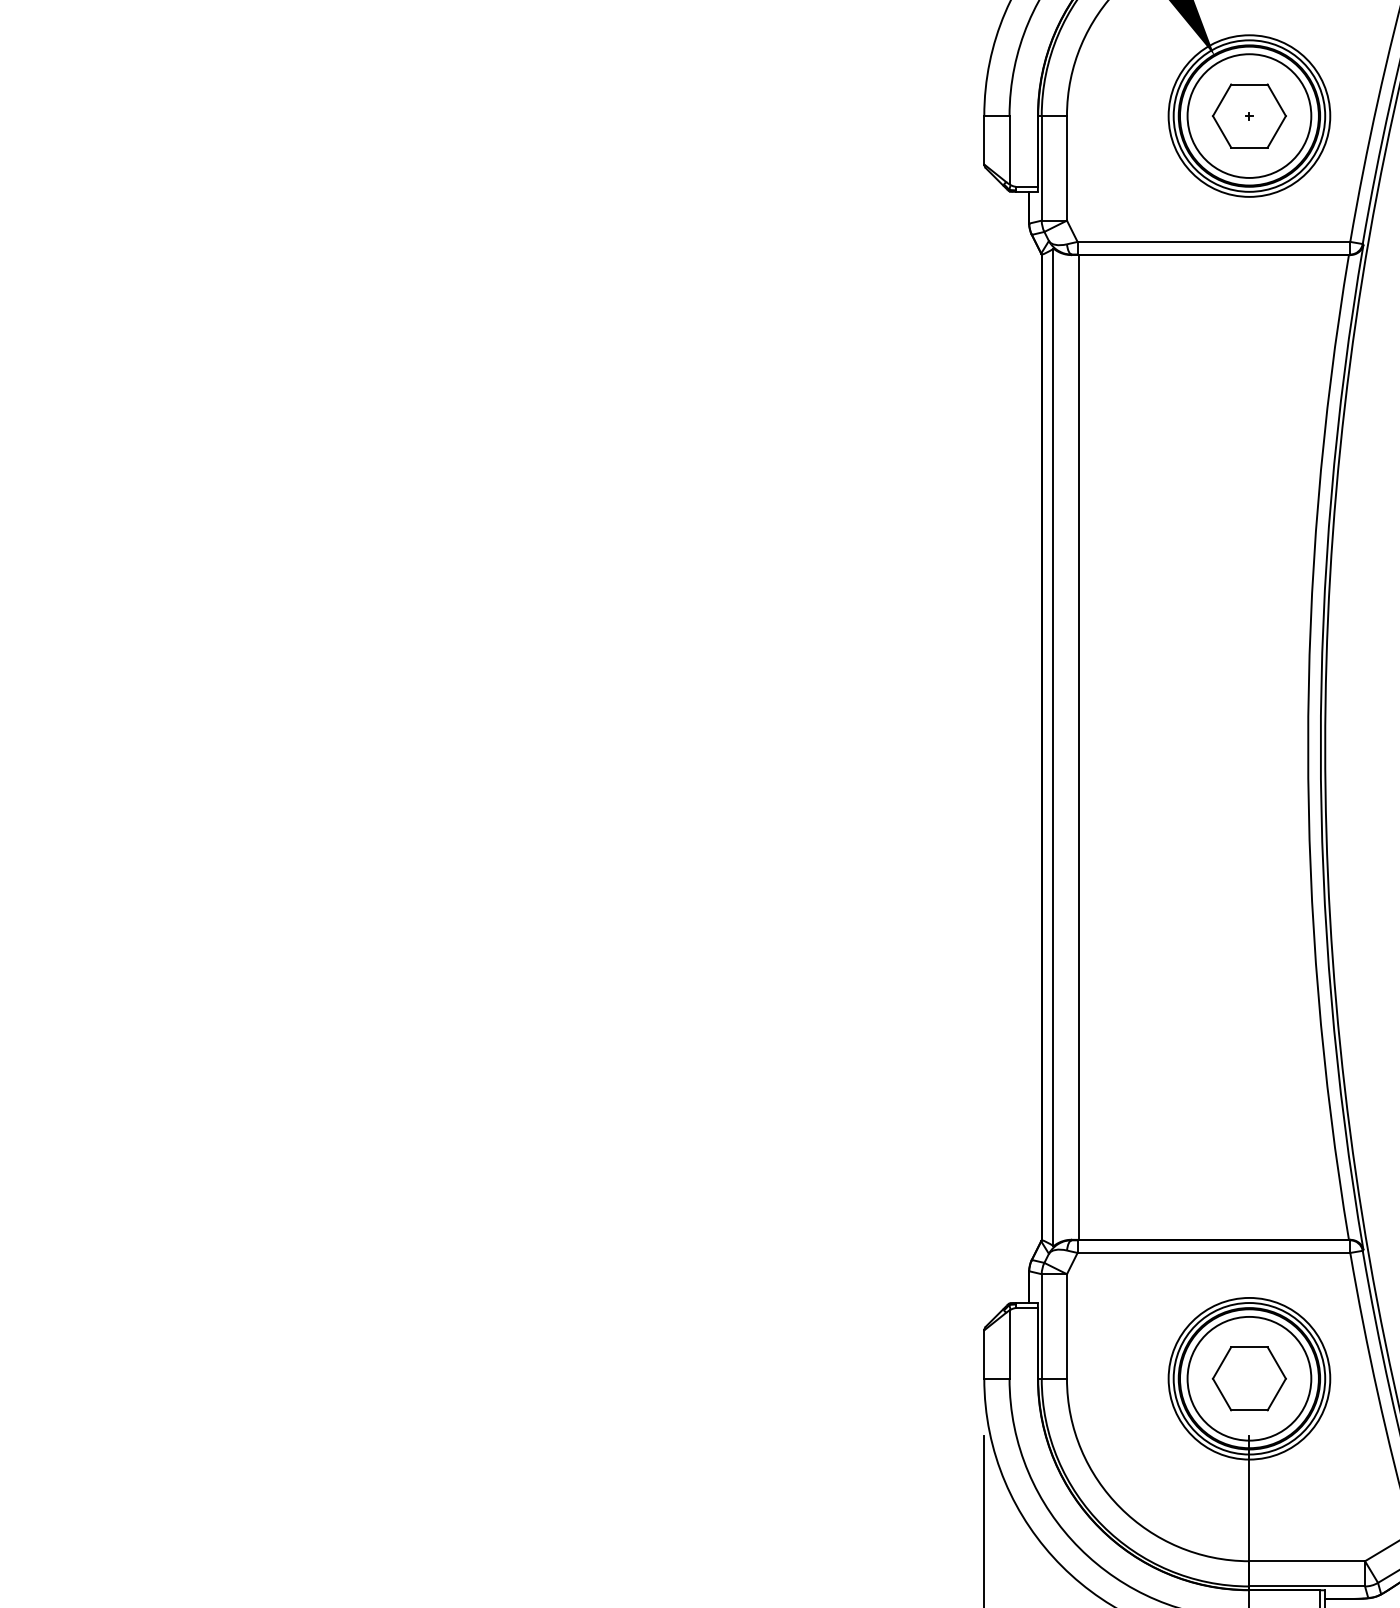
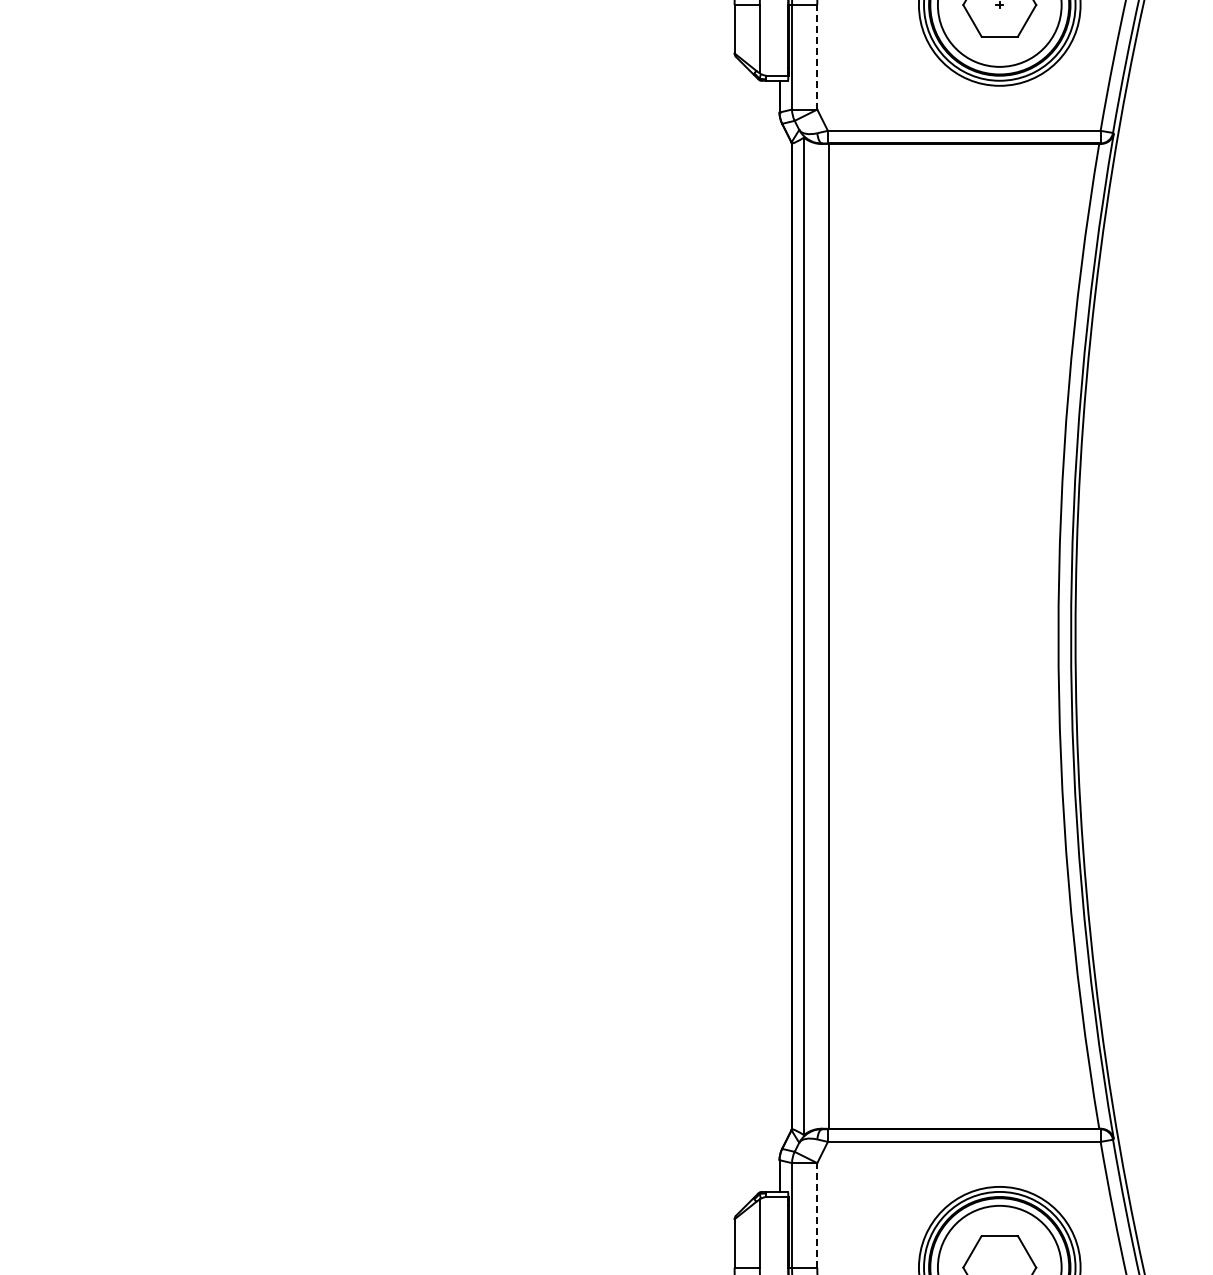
line: (1066, 167) -> (816, 56), solid -> dashed
line: (1066, 1325) -> (816, 1214), solid -> dashed

